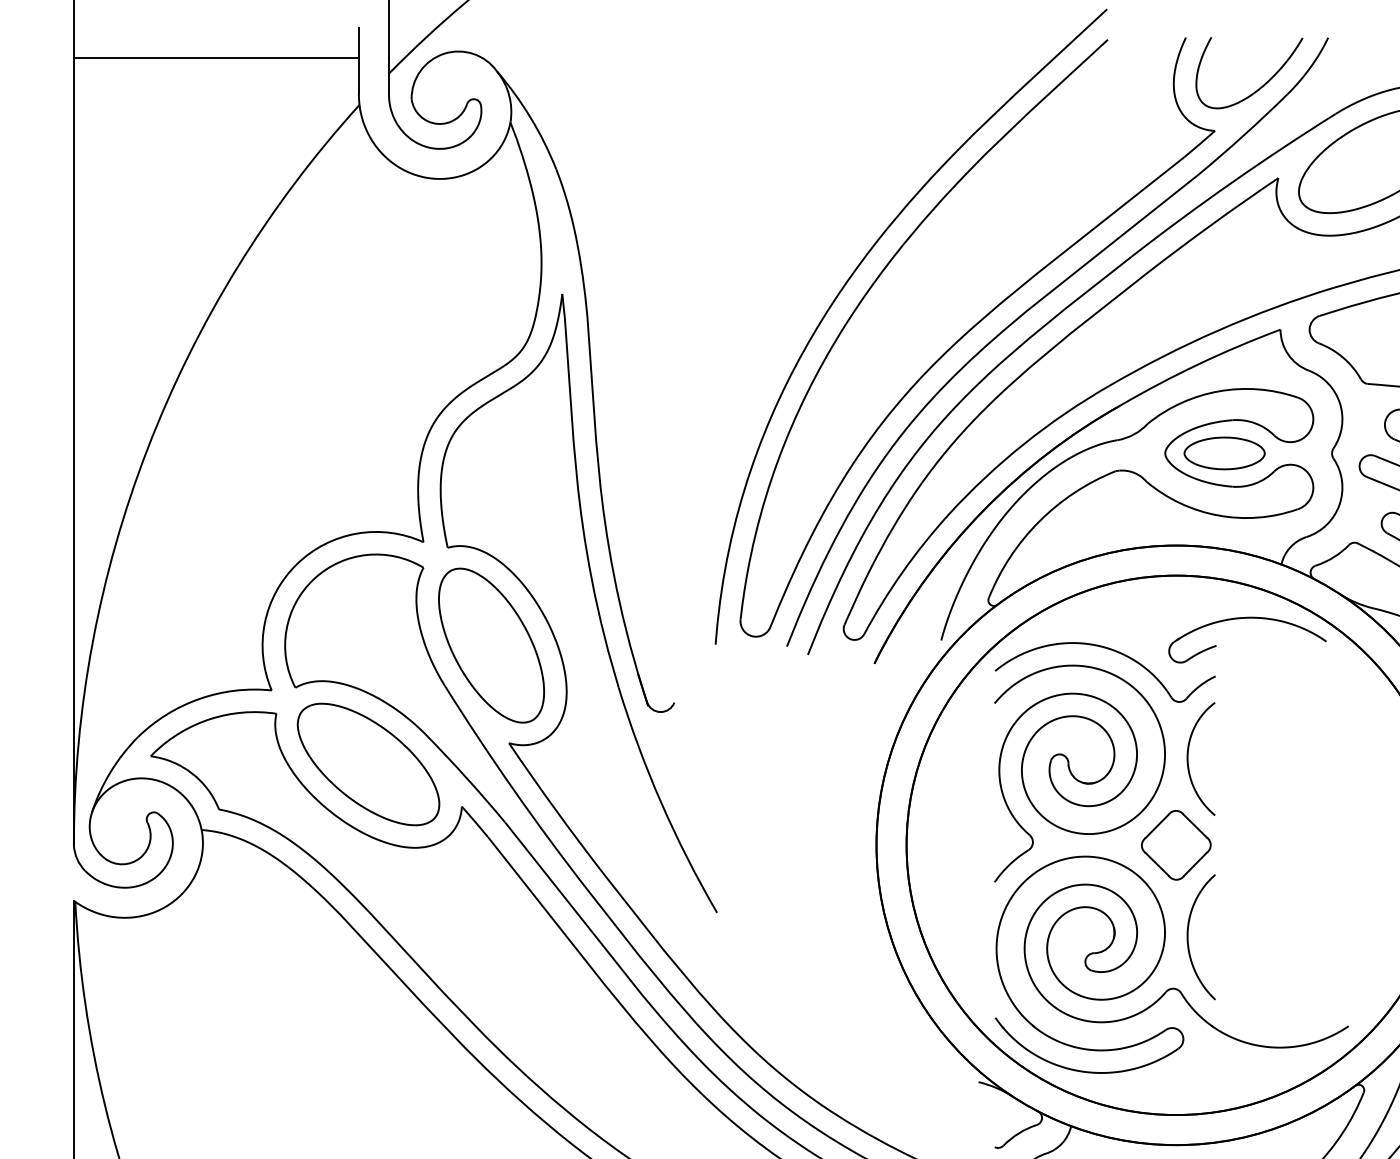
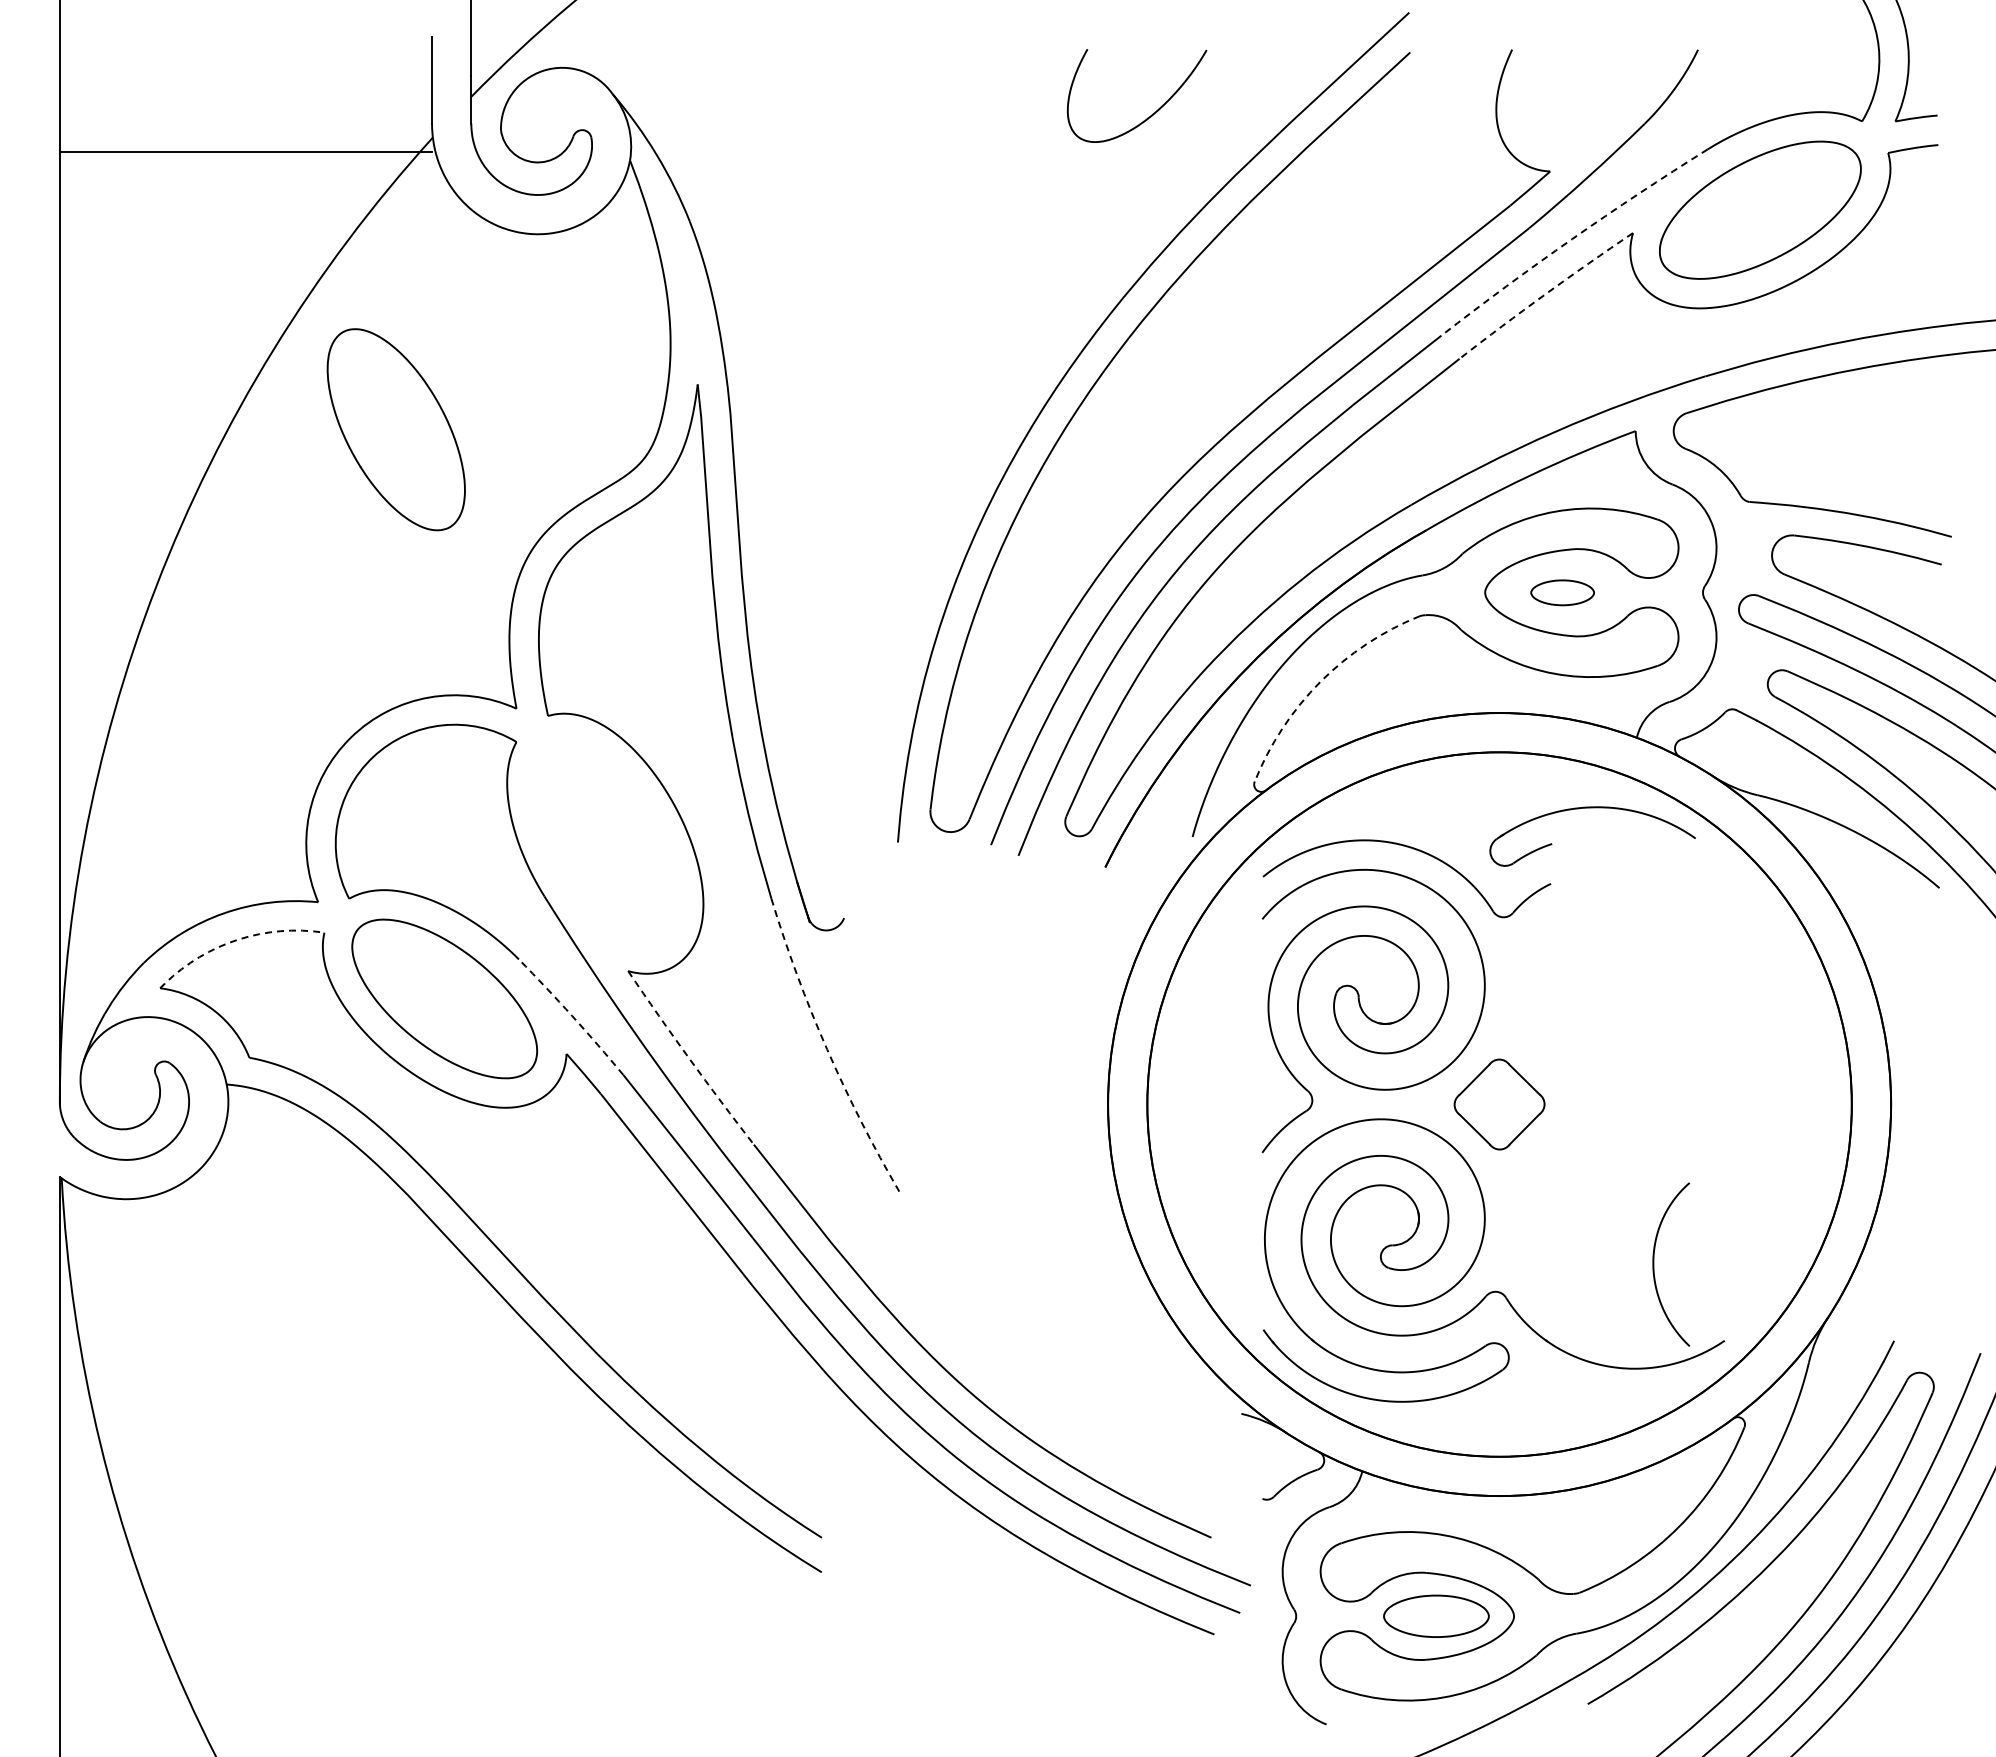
line: (216, 58) -> (245, 152), moved
curve: (1261, 85) -> (1153, 112), moved
arc: (1232, 182) -> (1572, 239), solid -> dashed
arc: (1211, 225) -> (1545, 294), solid -> dashed
part: (1224, 453) -> (1562, 592), size x0.6
arc: (1039, 521) -> (1320, 681), solid -> dashed
part: (490, 645) -> (395, 429), moved
line: (208, 719) -> (235, 940), solid -> dashed
curve: (1188, 758) -> (1515, 991), removed
arc: (466, 777) -> (572, 1016), solid -> dashed
arc: (661, 803) -> (827, 1049), solid -> dashed
arc: (556, 810) -> (689, 1058), solid -> dashed
curve: (1188, 937) -> (1654, 1264), moved

